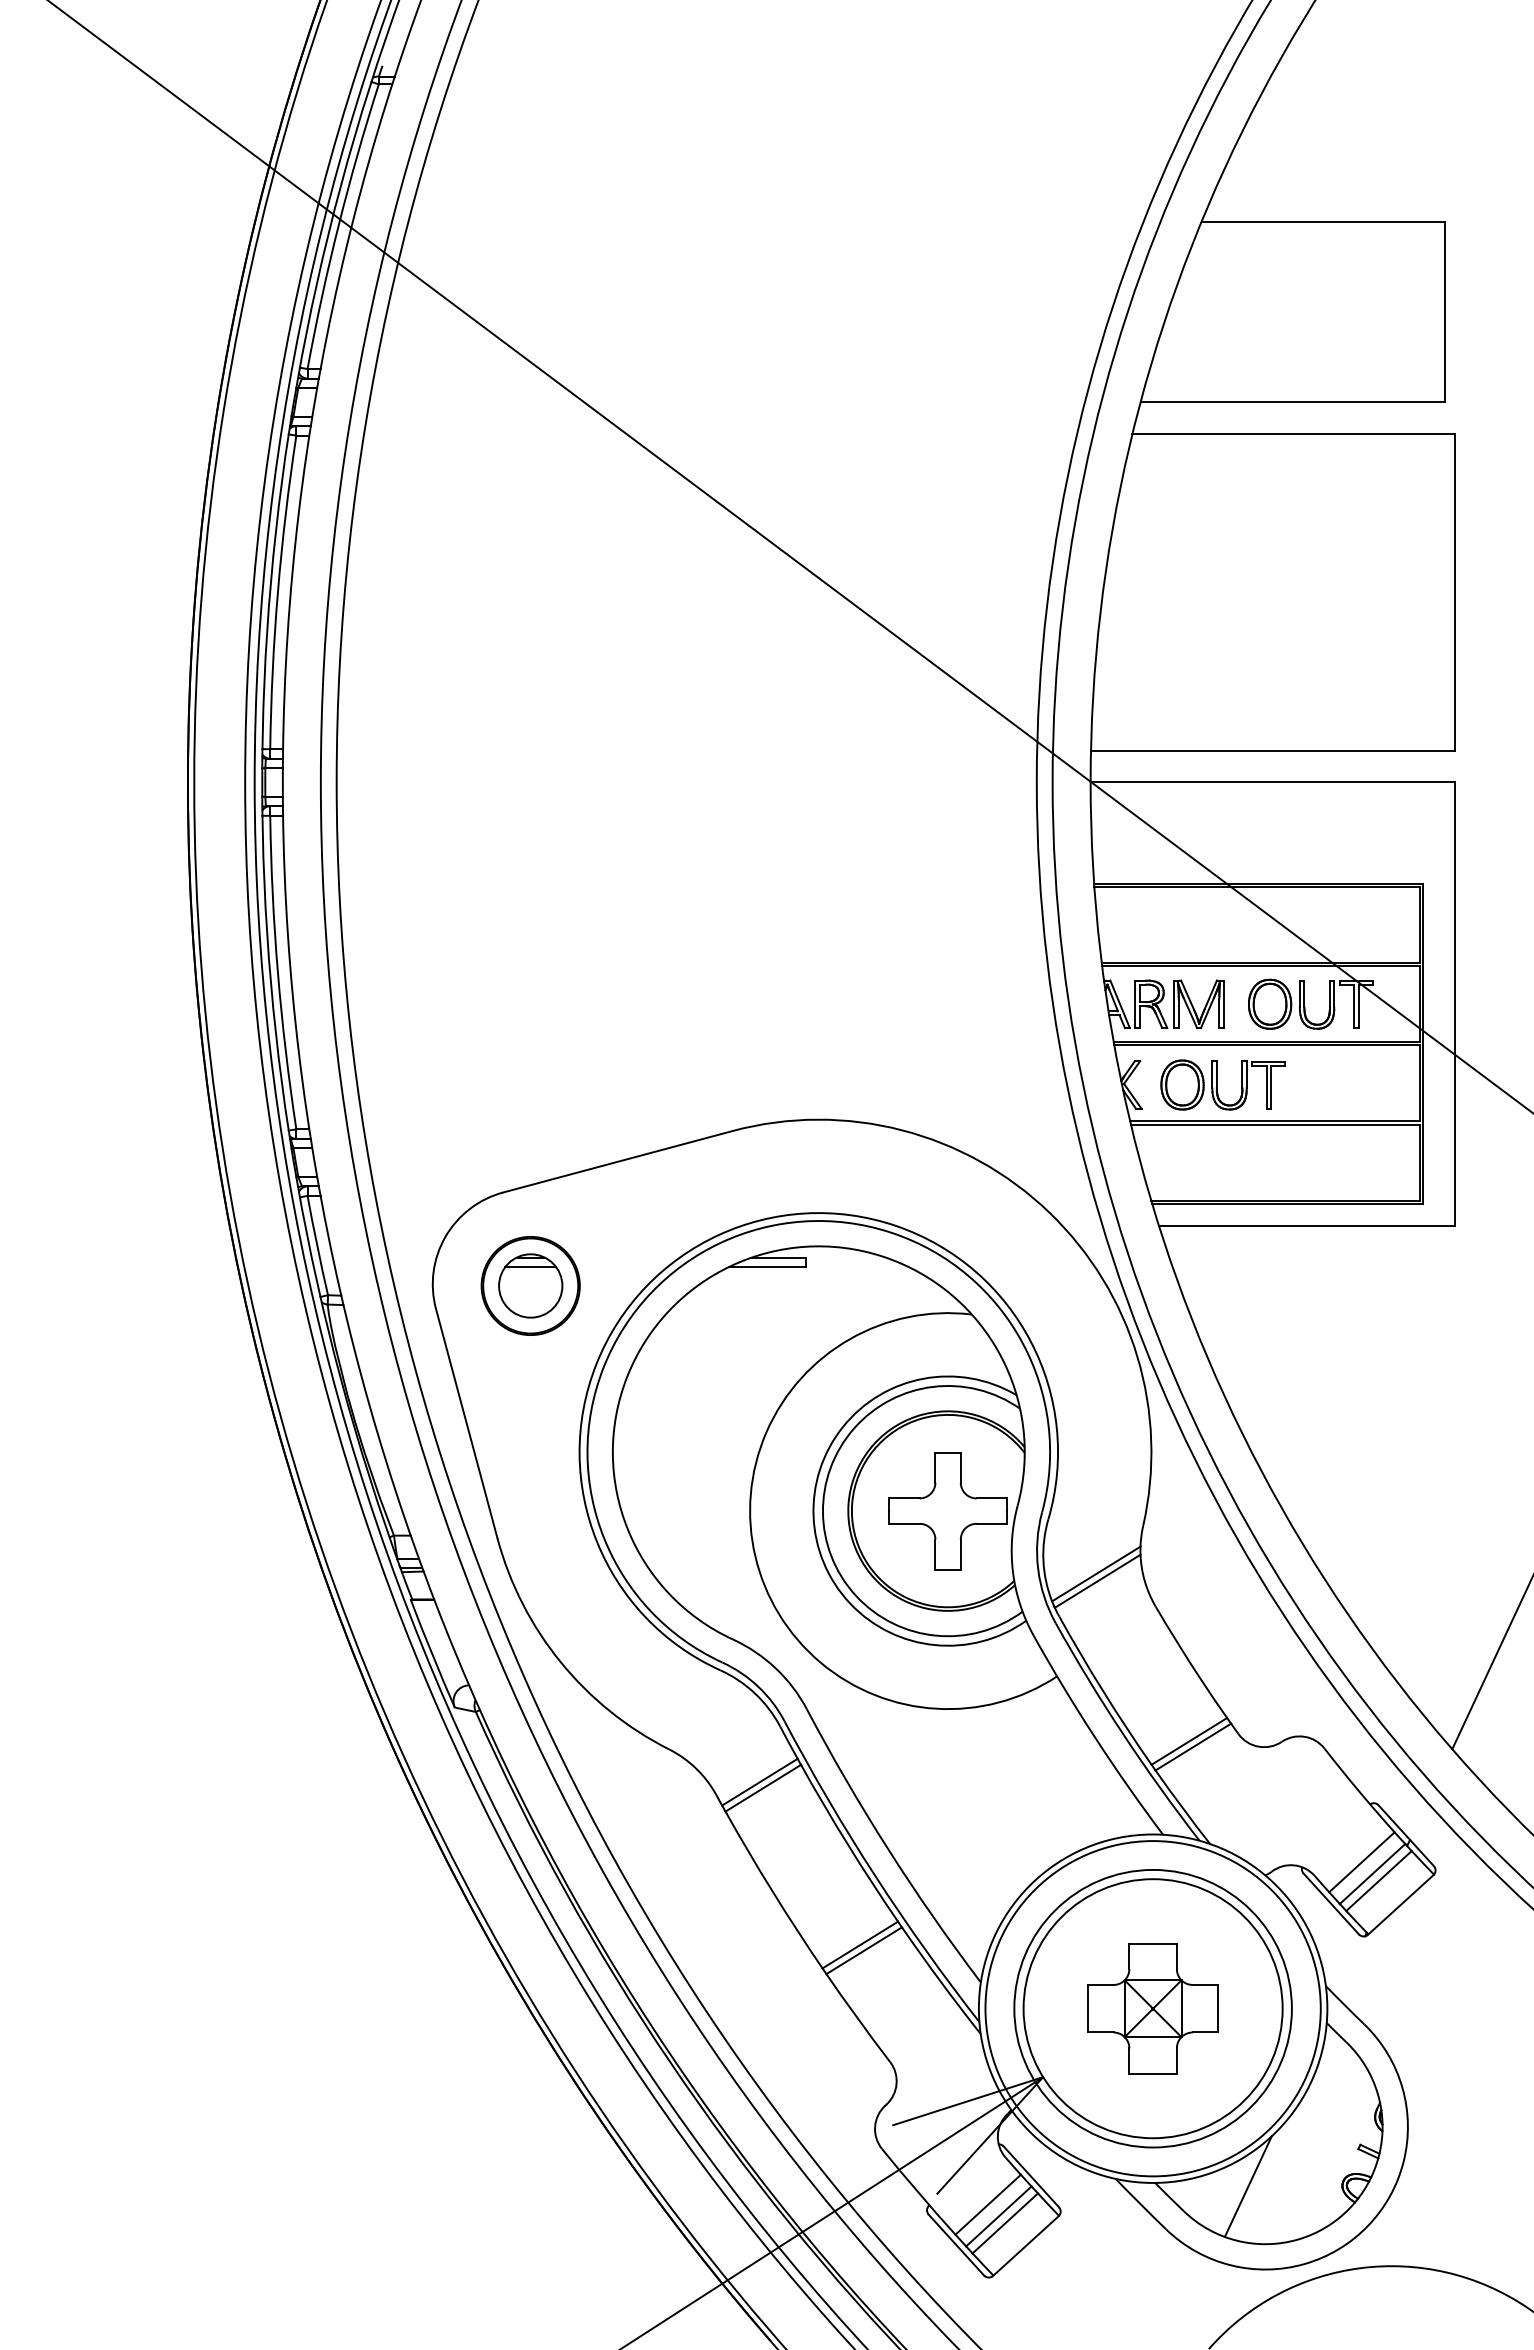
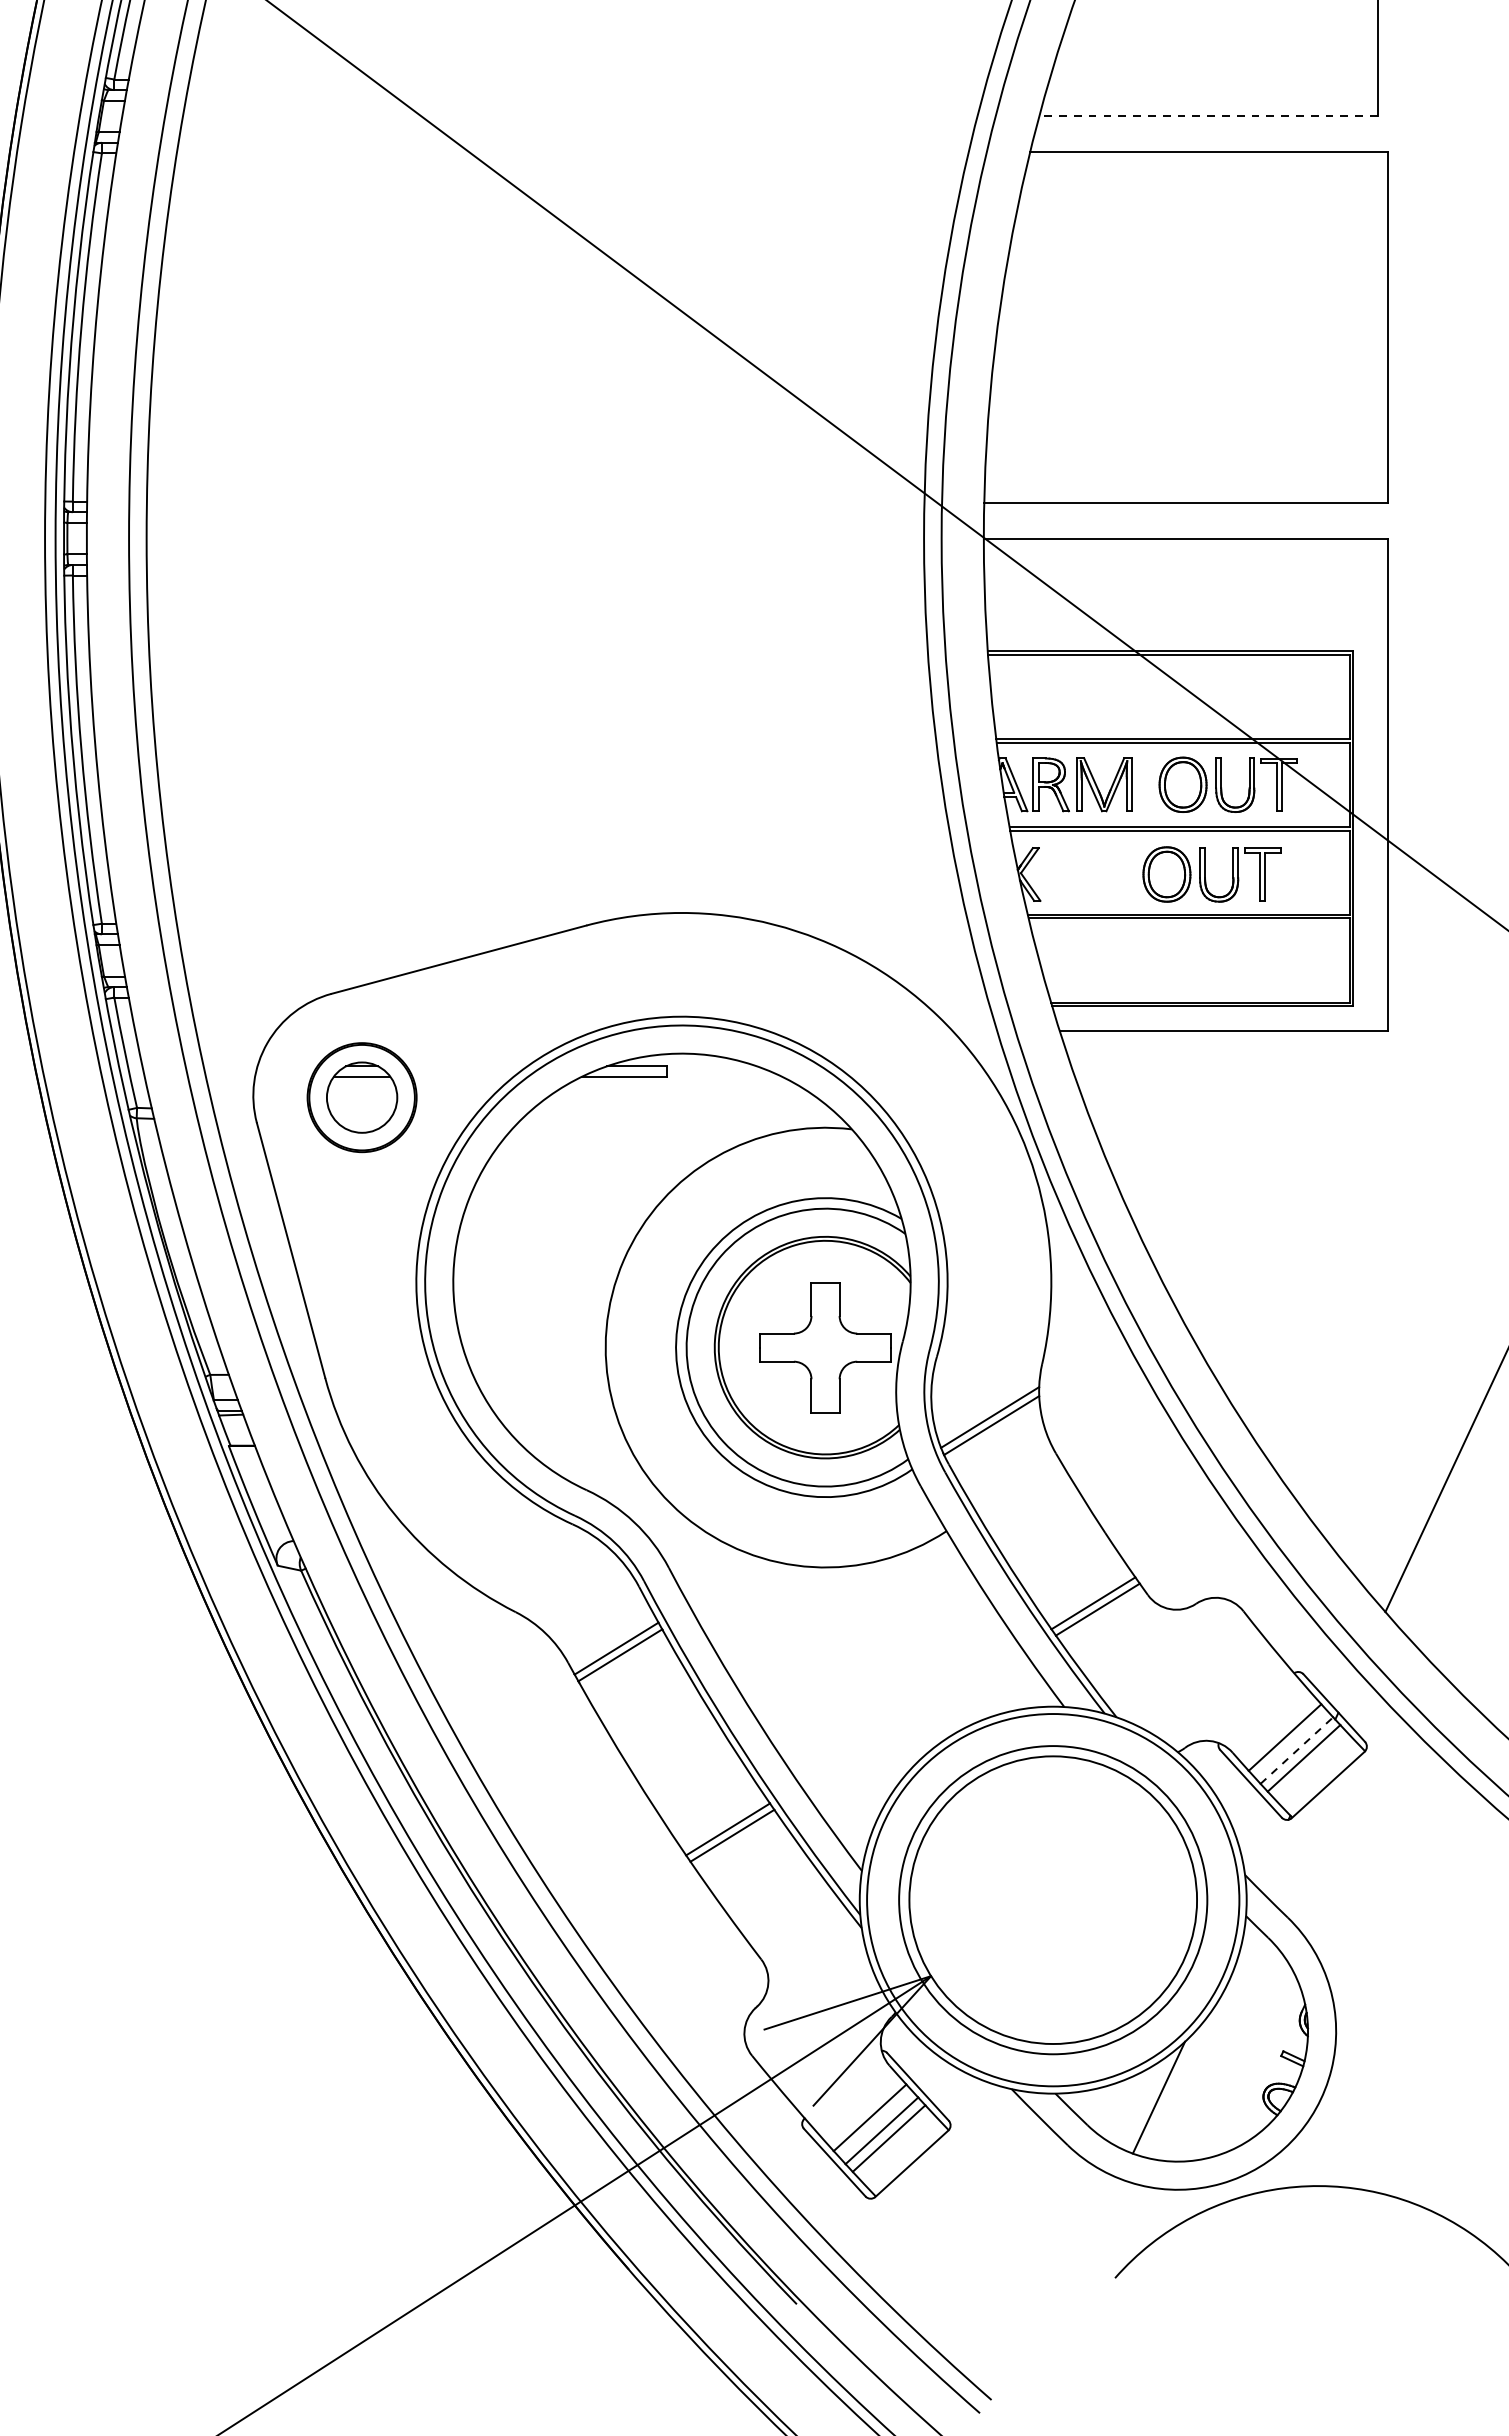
line: (1292, 402) -> (1207, 116), solid -> dashed
part: (1222, 1084) -> (1211, 873), moved
line: (1372, 1873) -> (1296, 1750), solid -> dashed
part: (1152, 2008) -> (1052, 1899), removed

